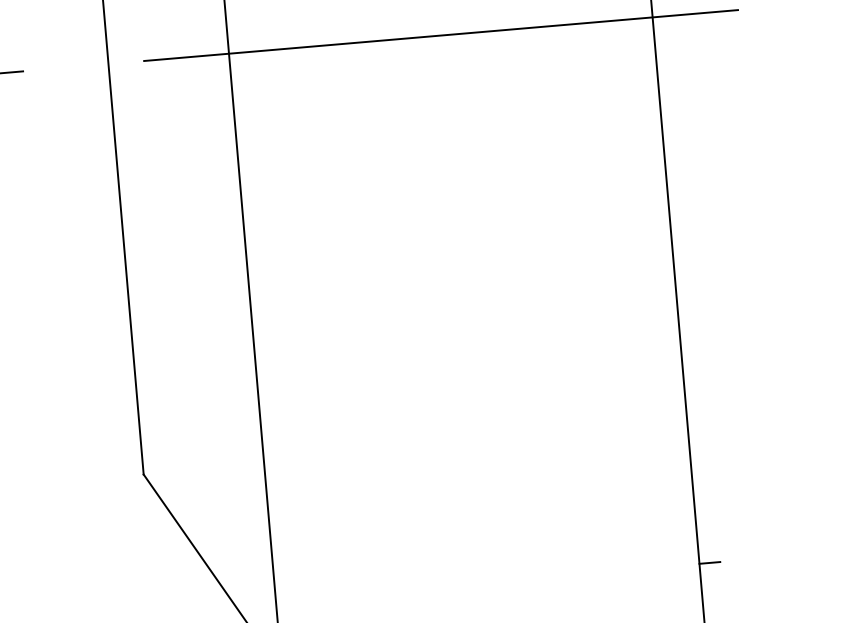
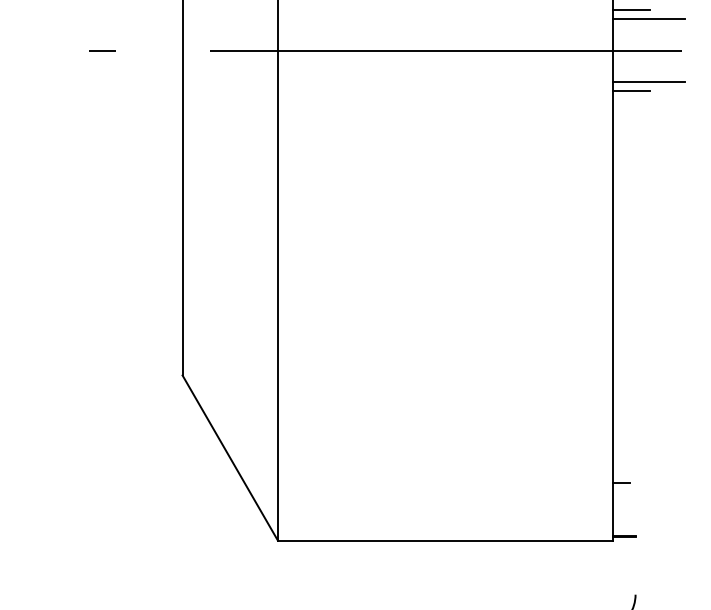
line: (700, 53) -> (648, 82), added
line: (680, 67) -> (631, 91), added

